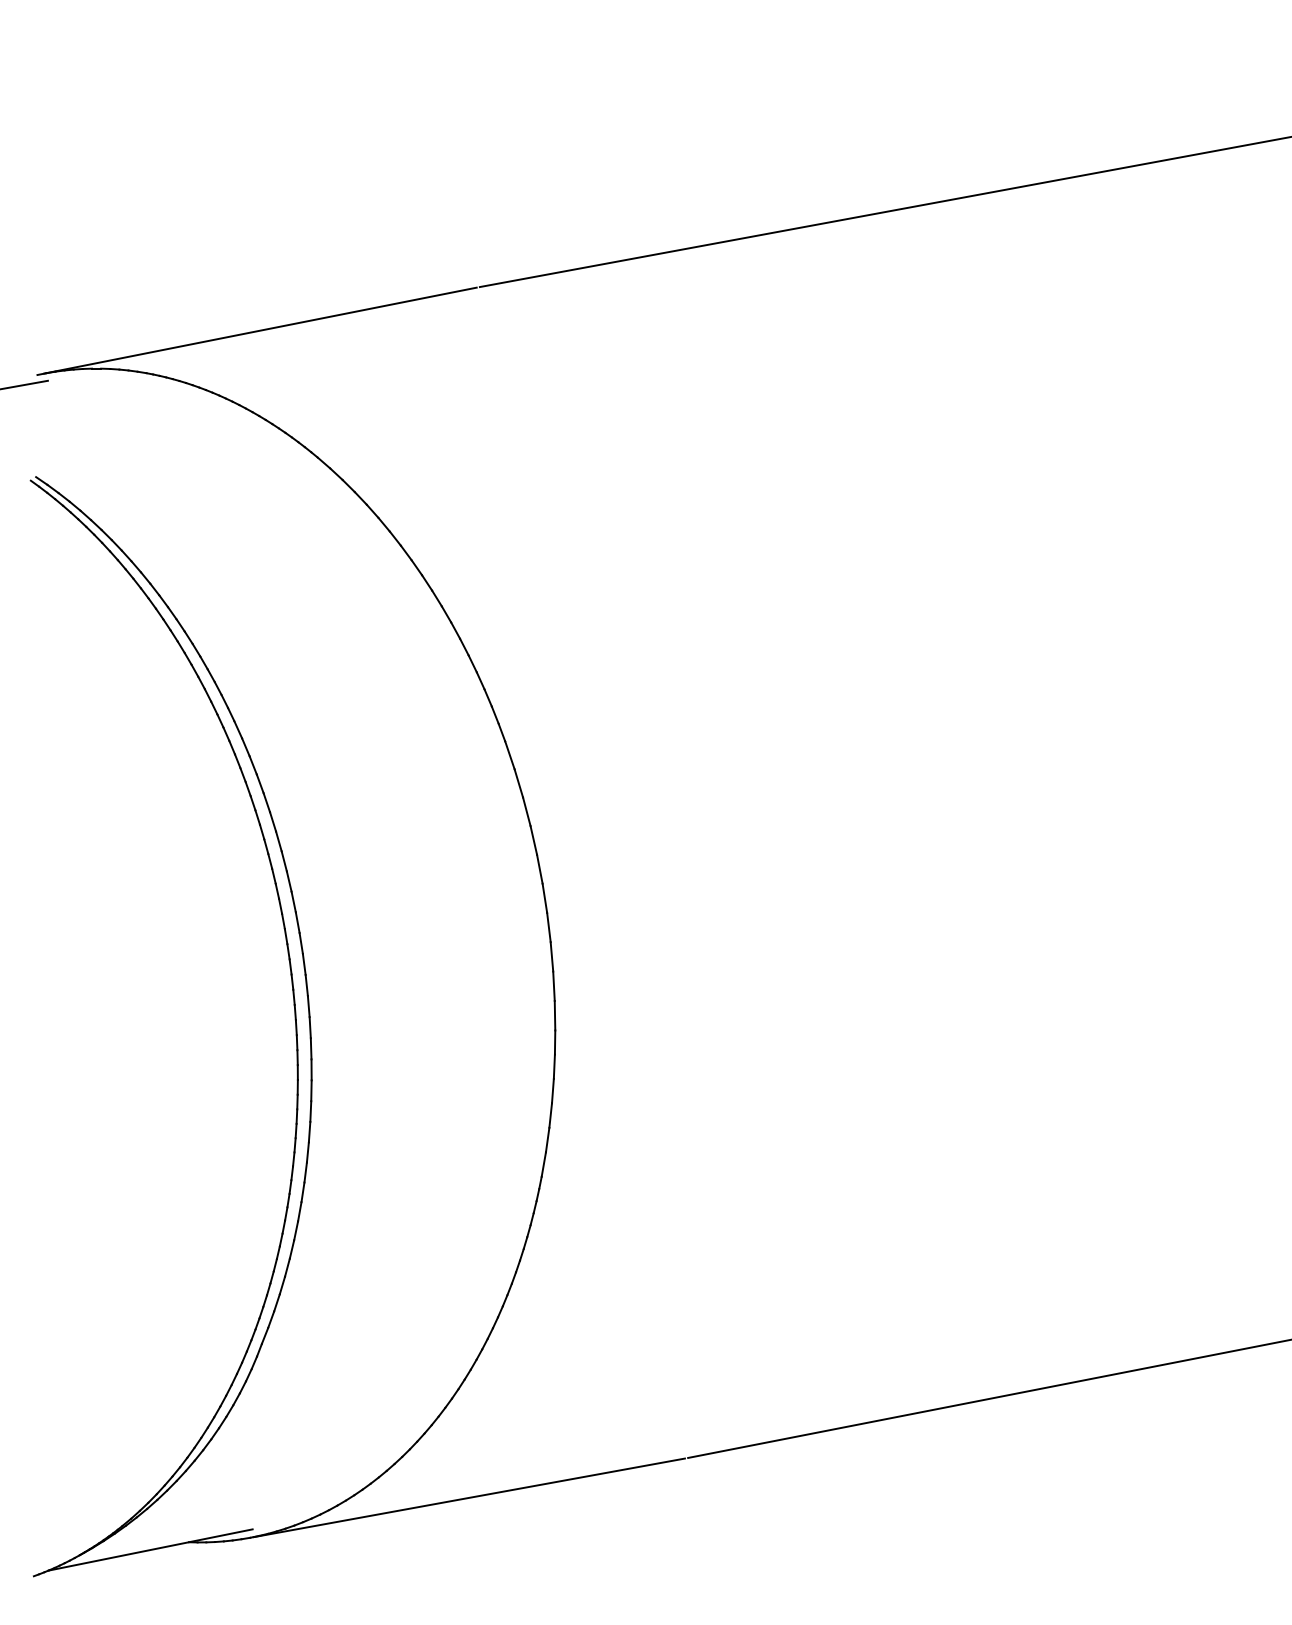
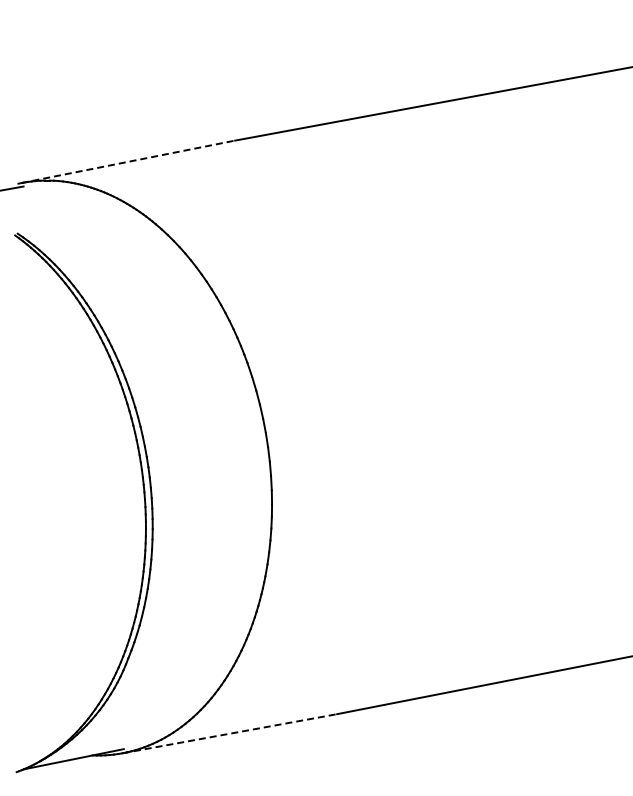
line: (262, 329) -> (128, 161), solid -> dashed
line: (468, 1497) -> (229, 733), solid -> dashed

